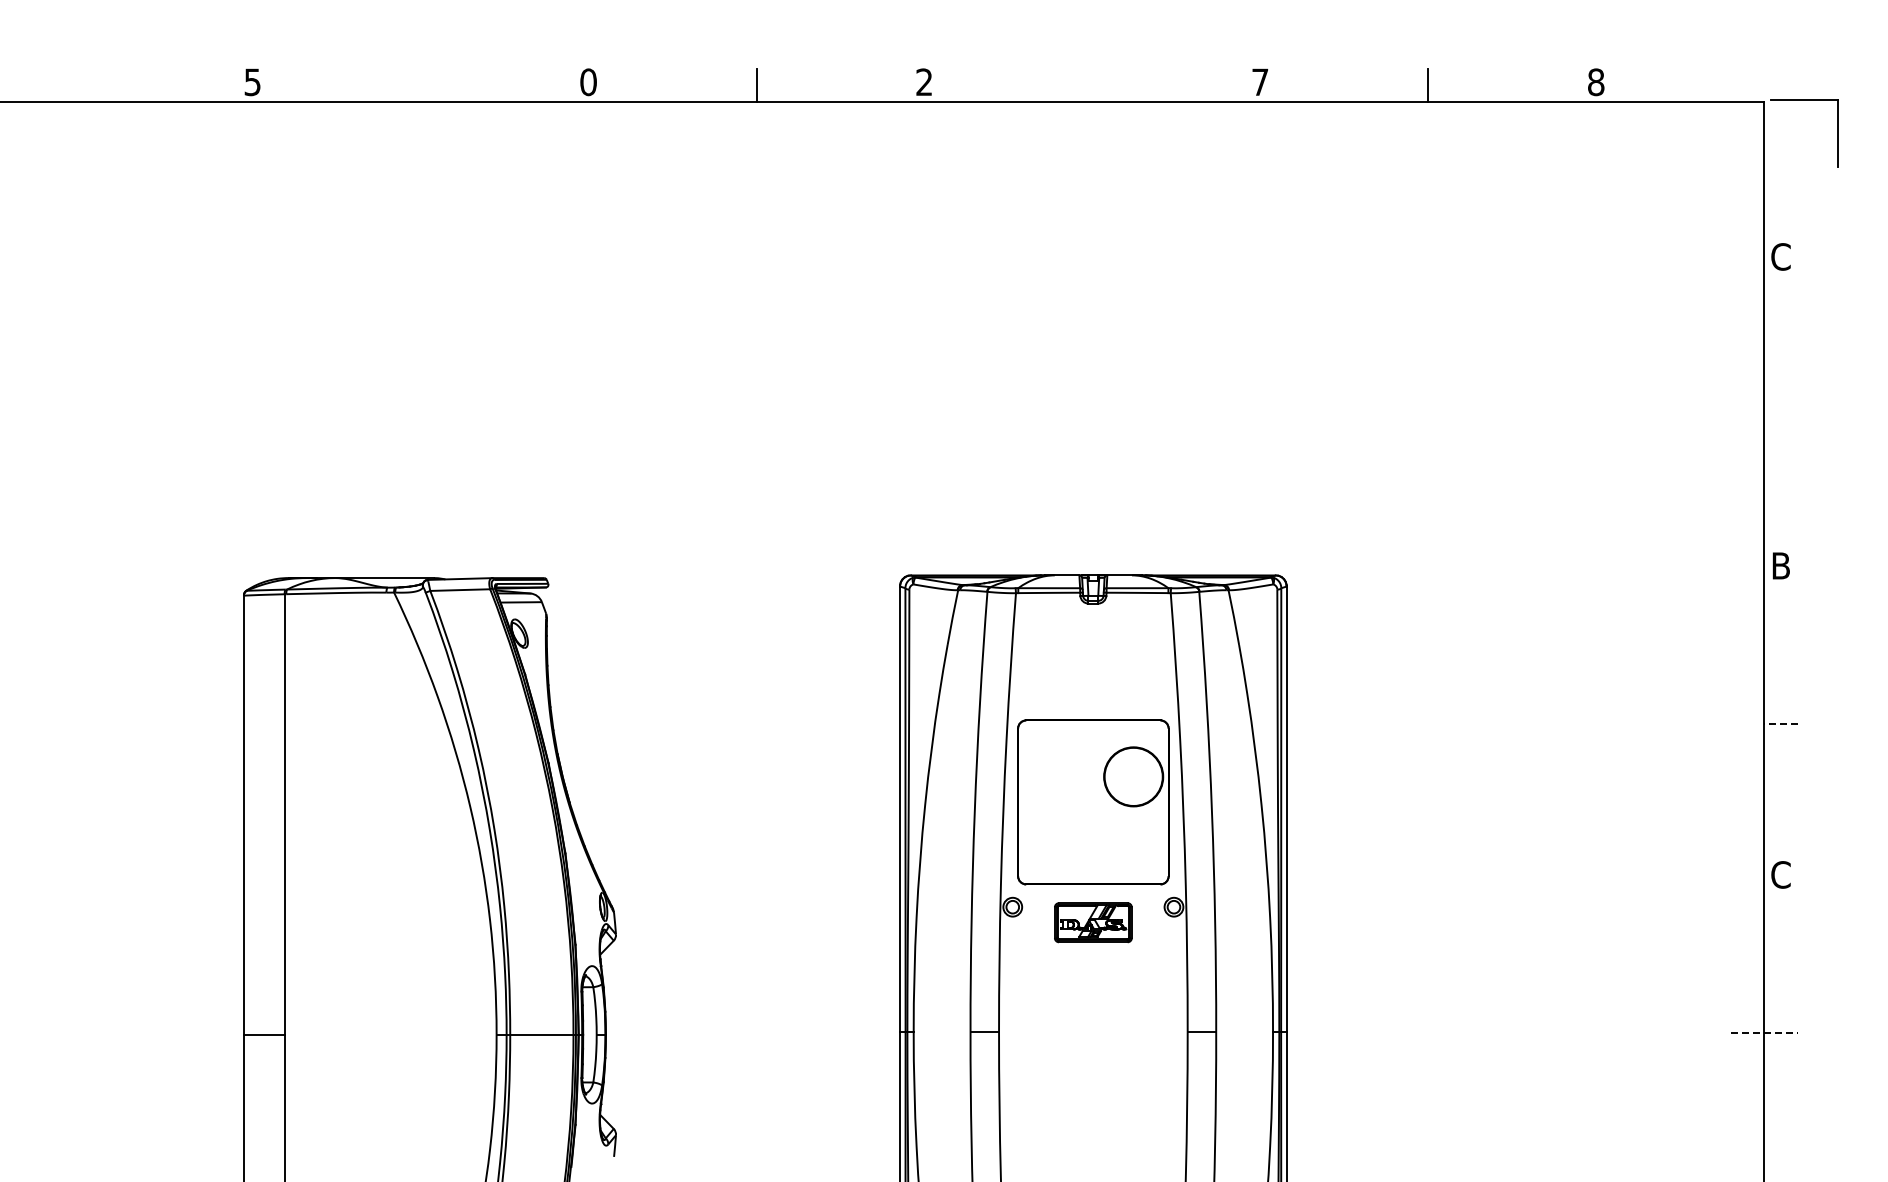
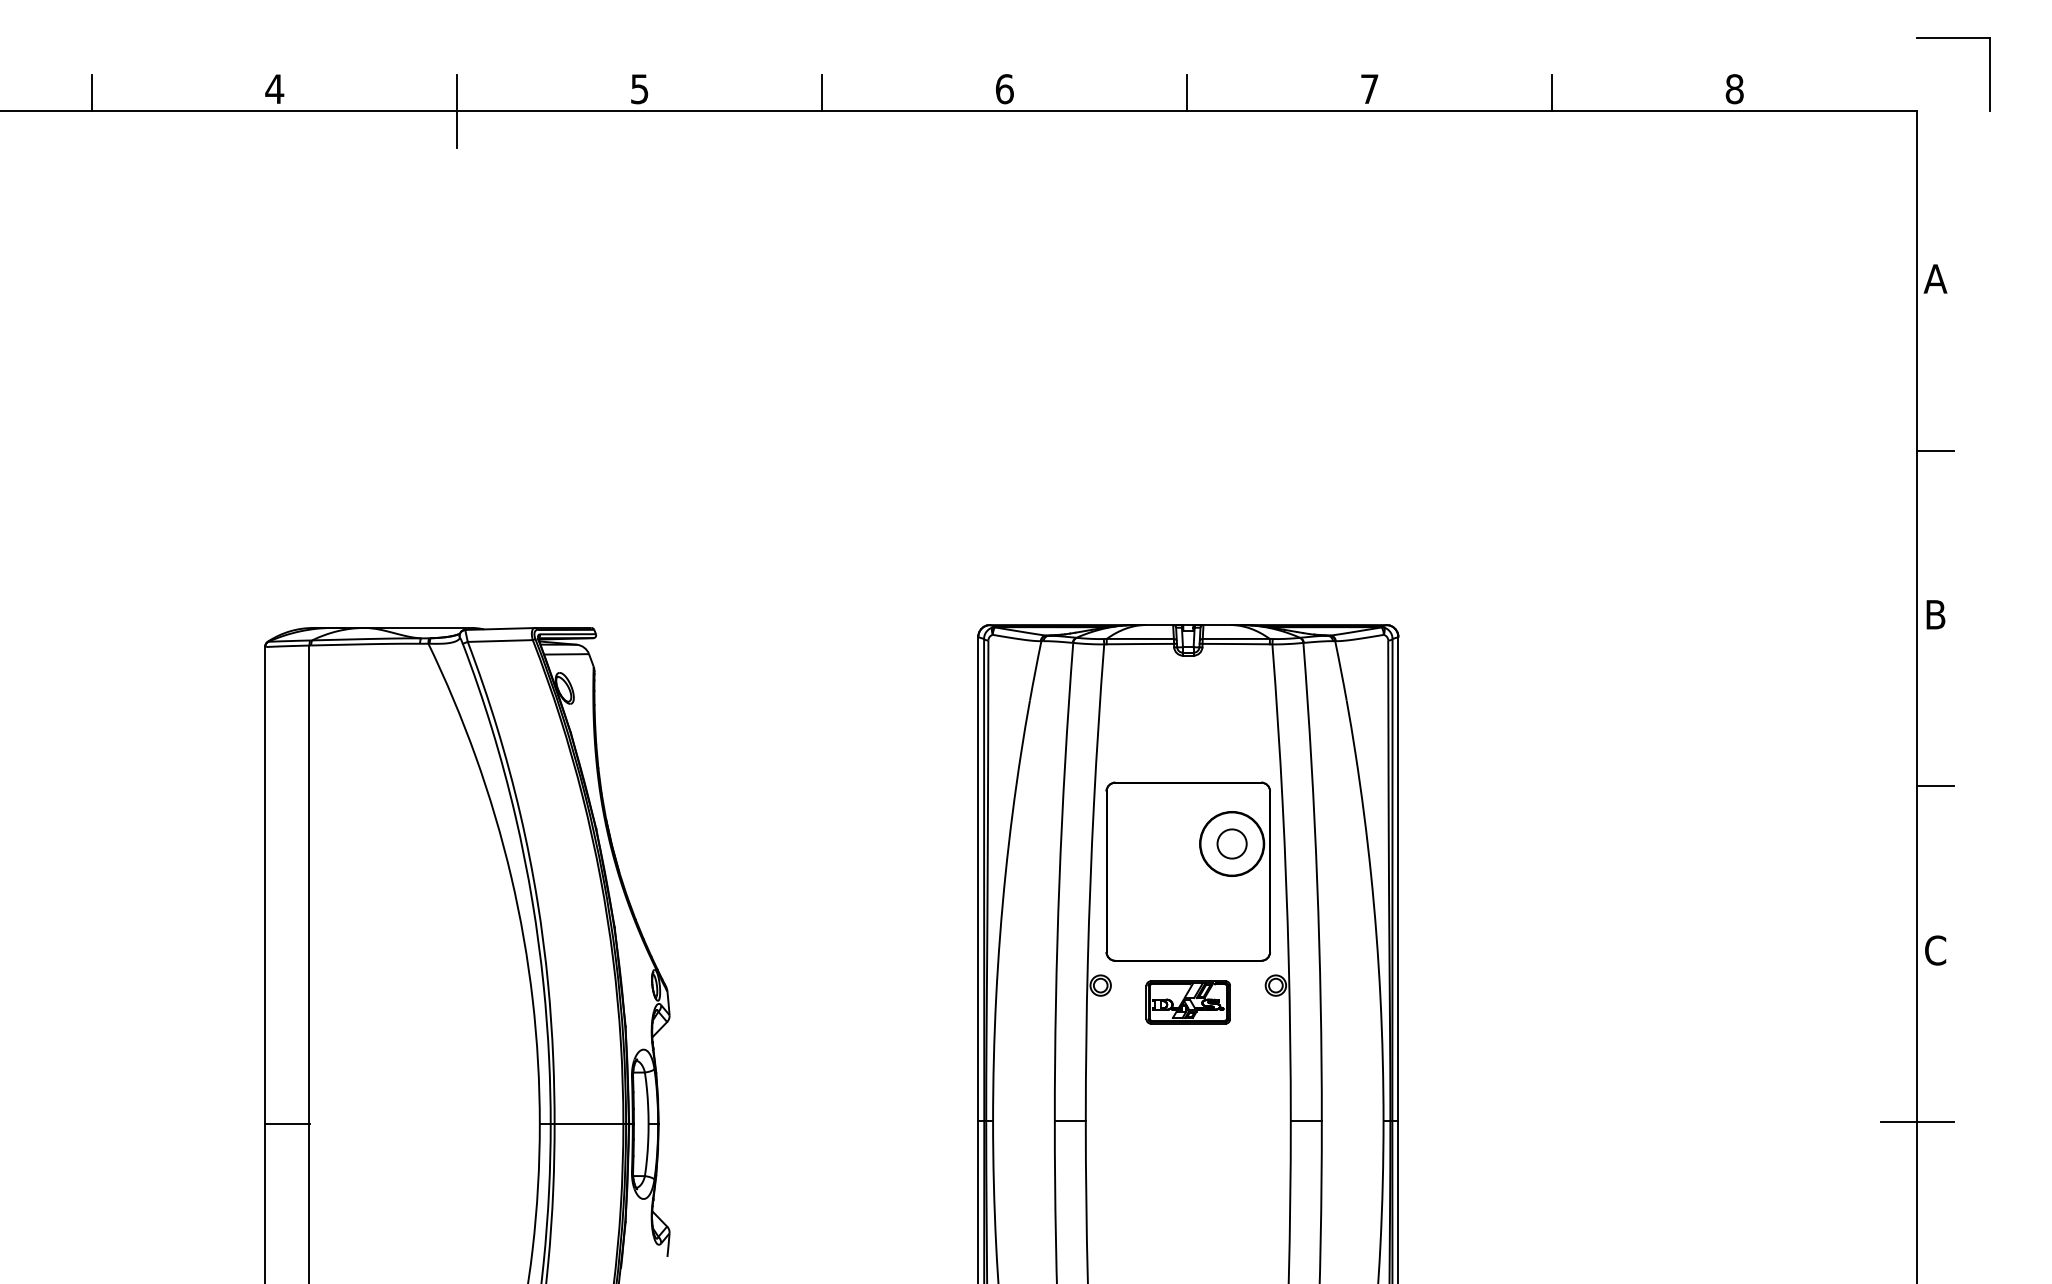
text: (252, 82) -> (274, 89), 5 -> 4
text: (588, 82) -> (639, 89), 0 -> 5
text: (924, 82) -> (1004, 89), 2 -> 6
line: (84, 85) -> (91, 92), added
line: (1092, 85) -> (1187, 92), added
part: (1804, 100) -> (1953, 38), moved
line: (420, 102) -> (457, 111), added
text: (1780, 256) -> (1935, 278), C -> A
line: (1780, 414) -> (1935, 450), added
line: (1780, 723) -> (1935, 785), dashed -> solid
circle: (1133, 776) -> (1231, 843), added
line: (1764, 1032) -> (1917, 1121), dashed -> solid

